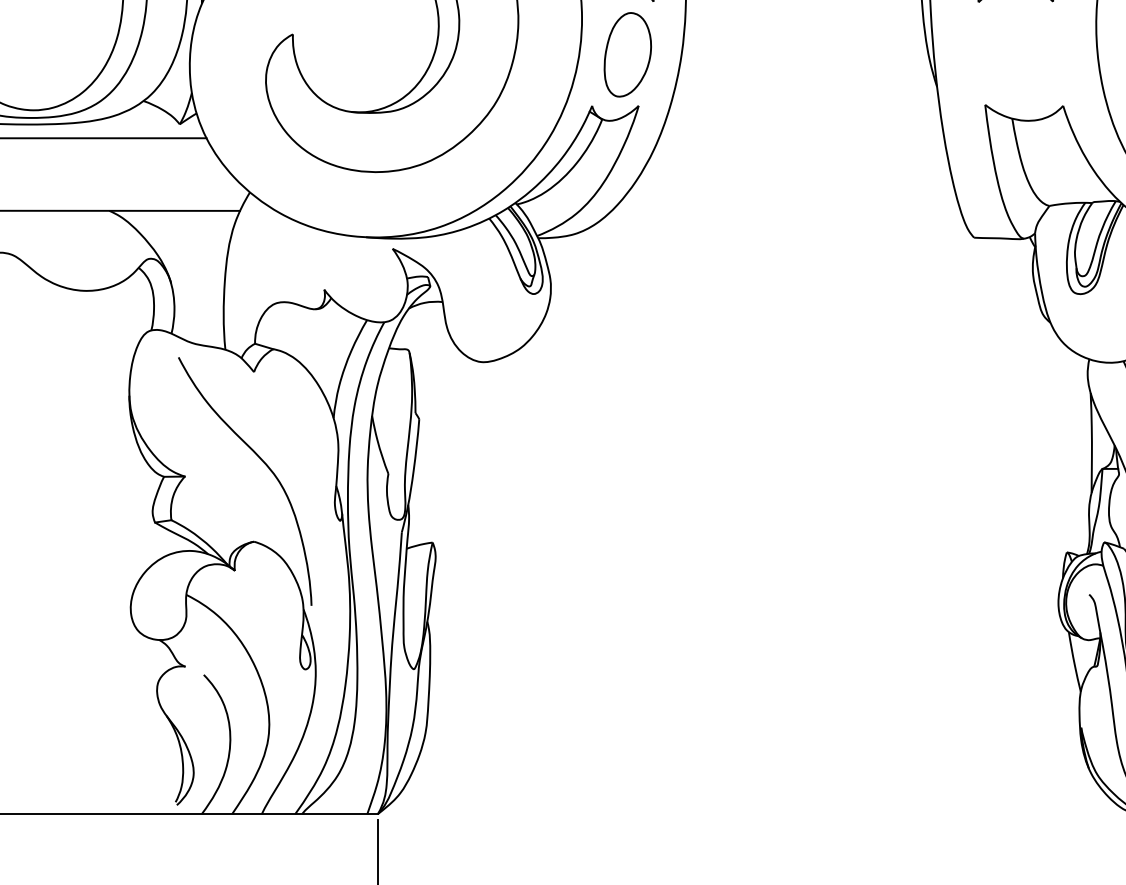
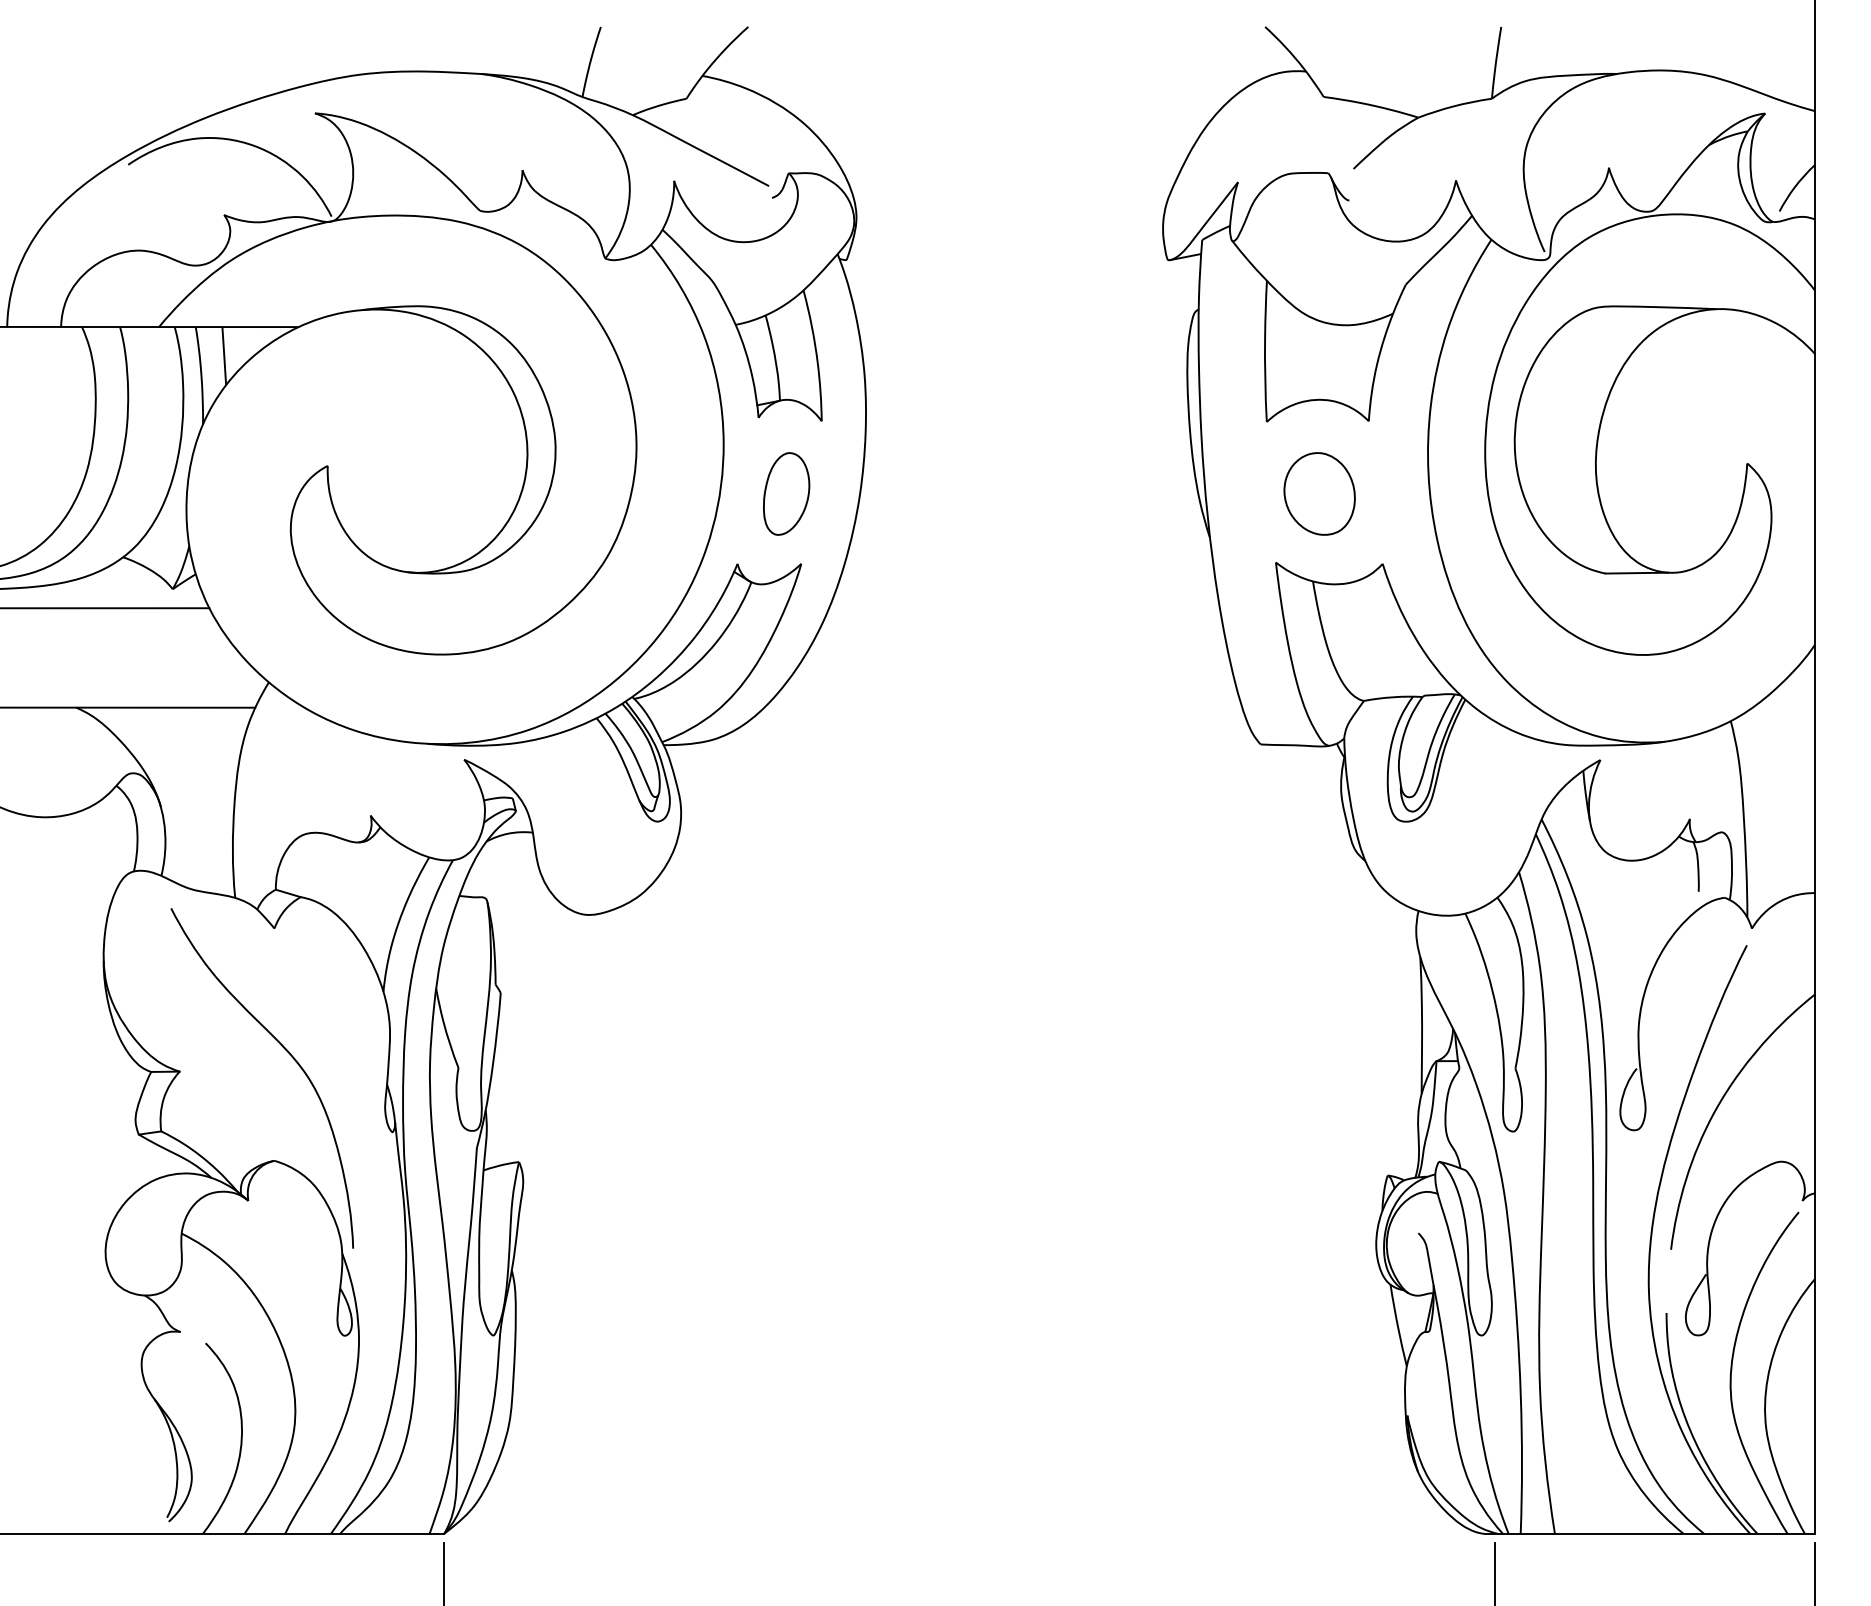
part: (627, 54) -> (786, 493), size x0.71
part: (1017, 54) -> (1319, 493), added

